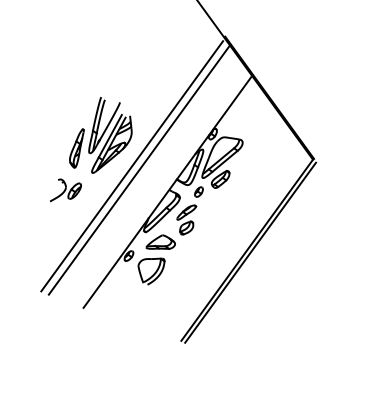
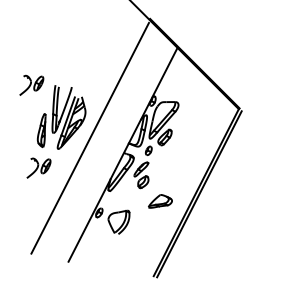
part: (72, 91) -> (31, 84), added
line: (138, 170) -> (95, 140), removed
part: (160, 241) -> (159, 200), moved

